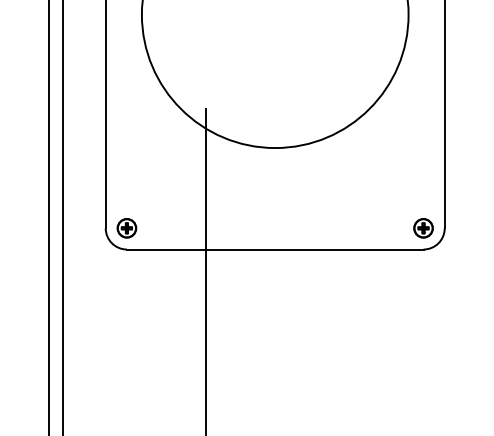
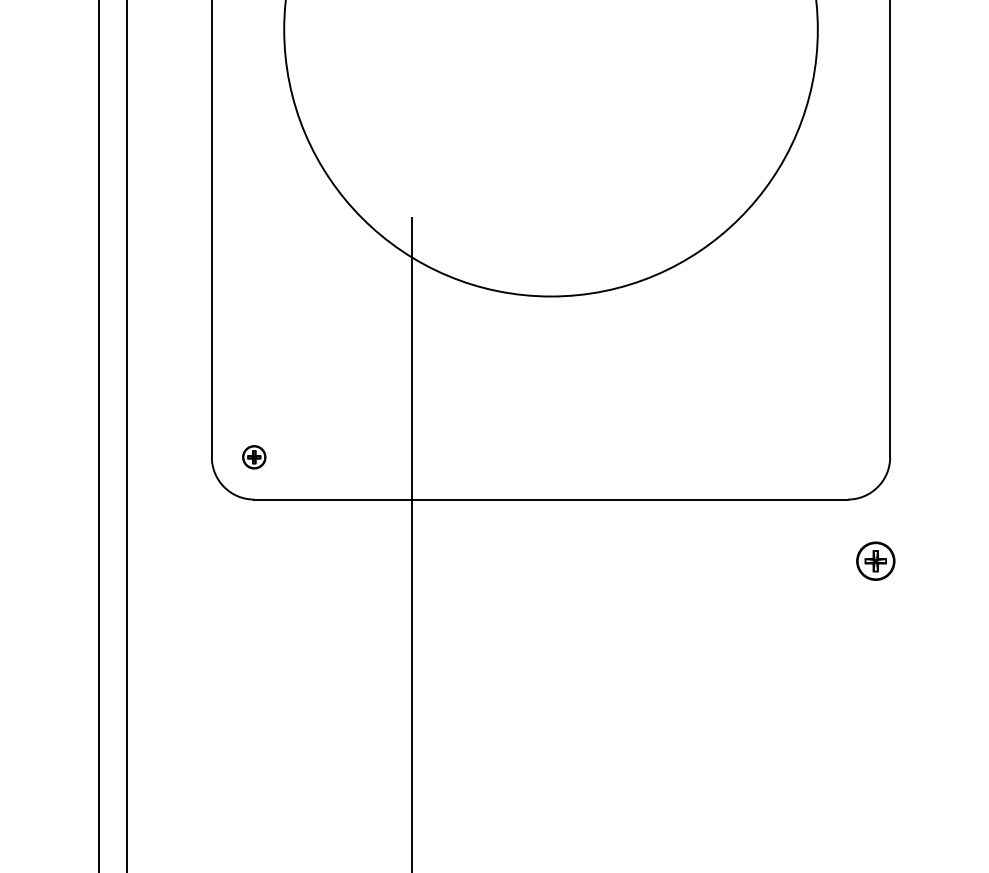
part: (126, 228) -> (253, 457), size x0.6
part: (423, 228) -> (875, 561), moved

